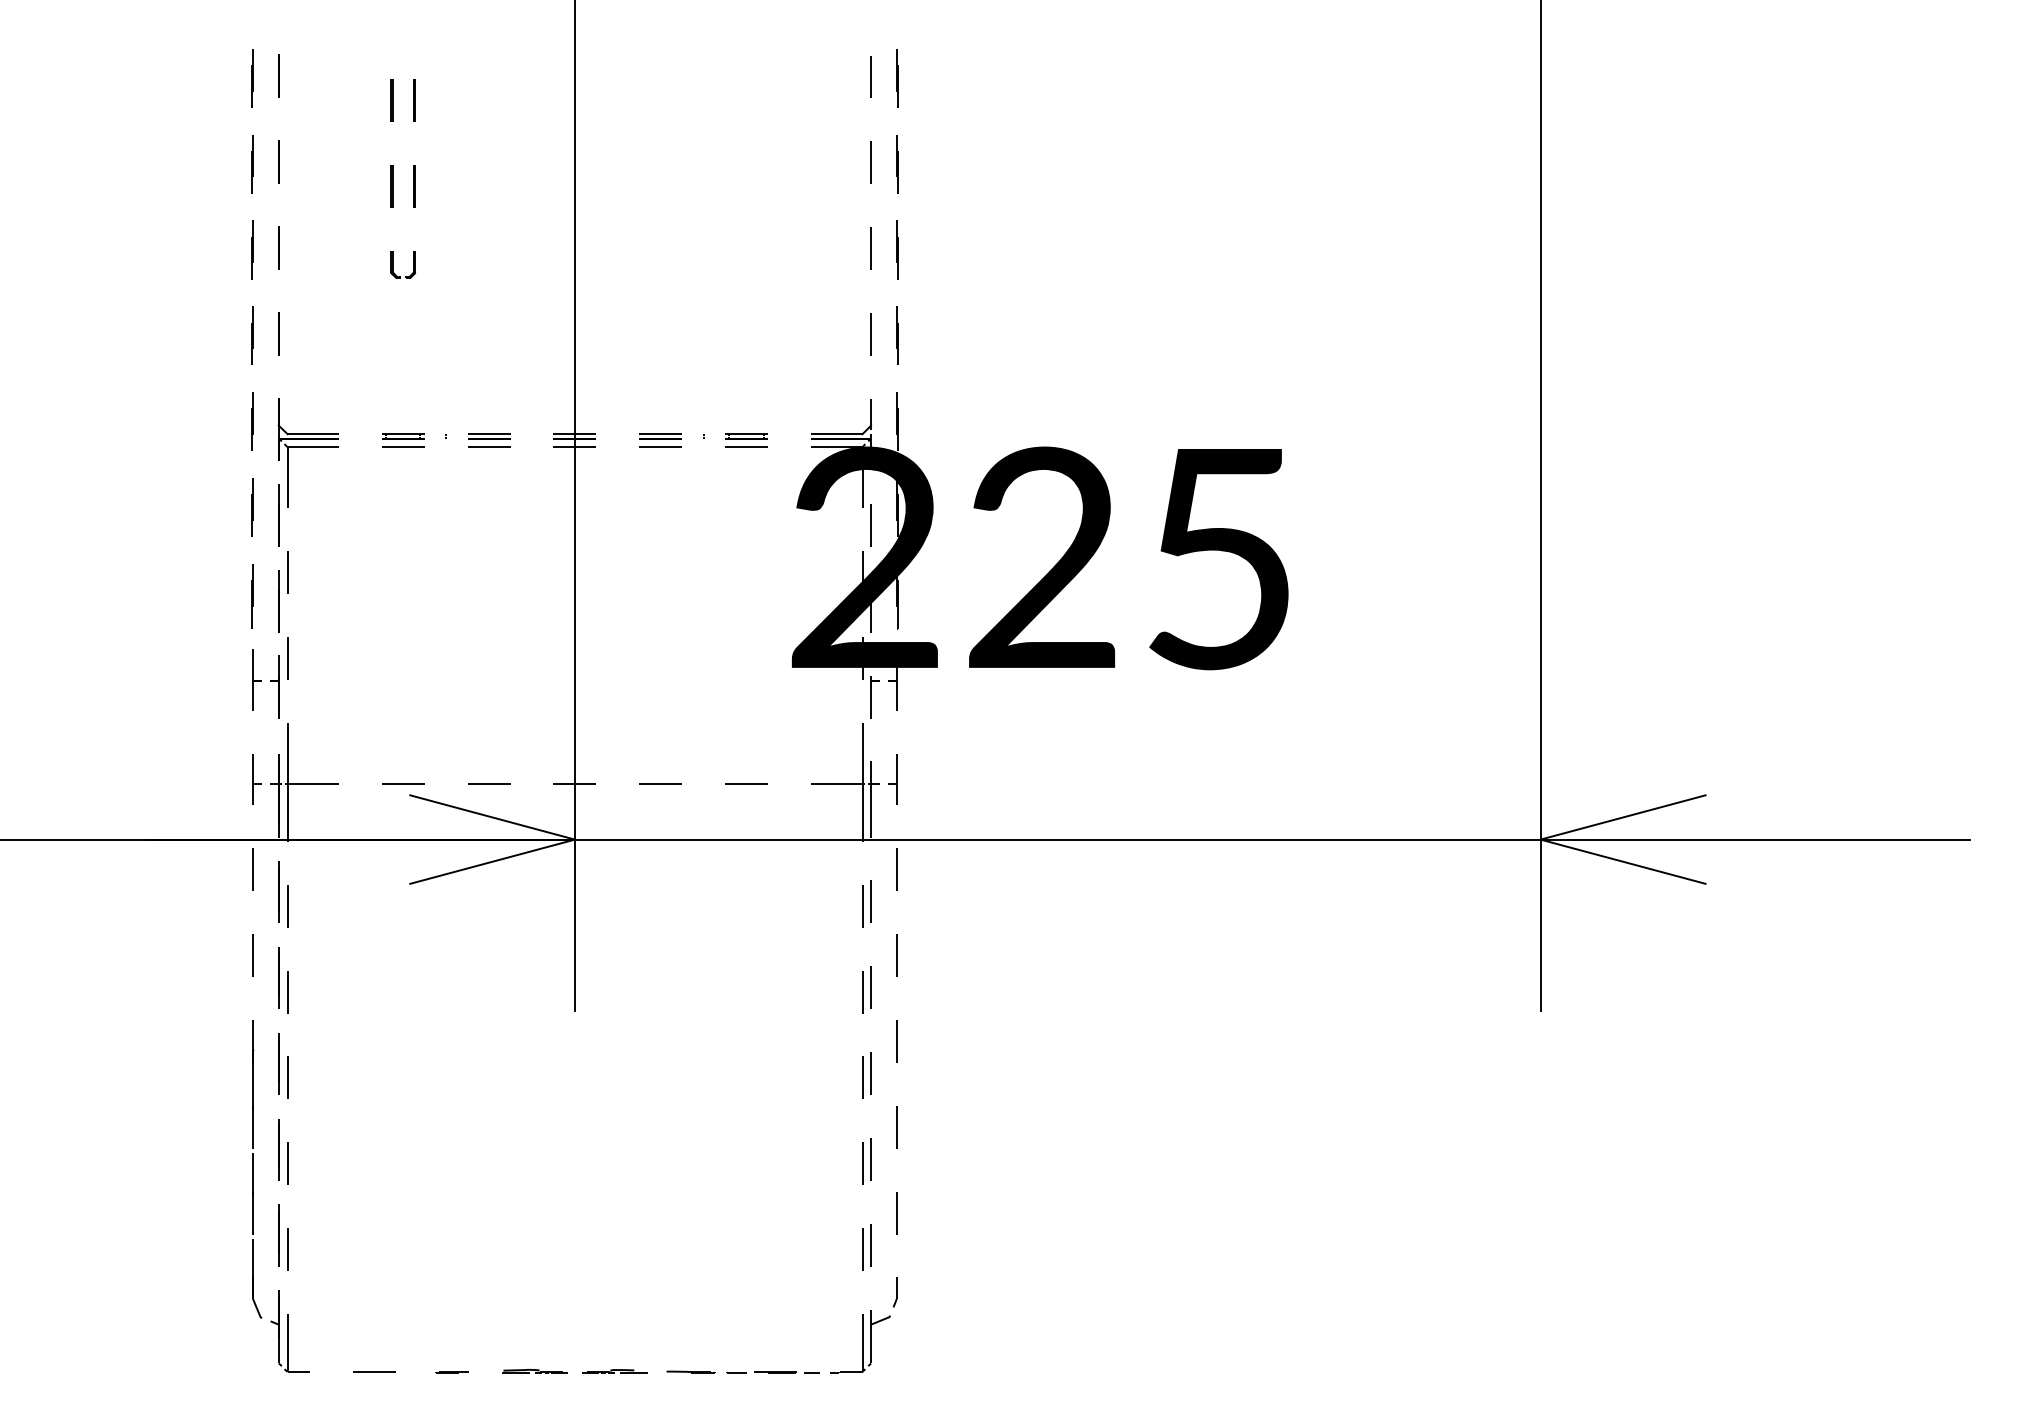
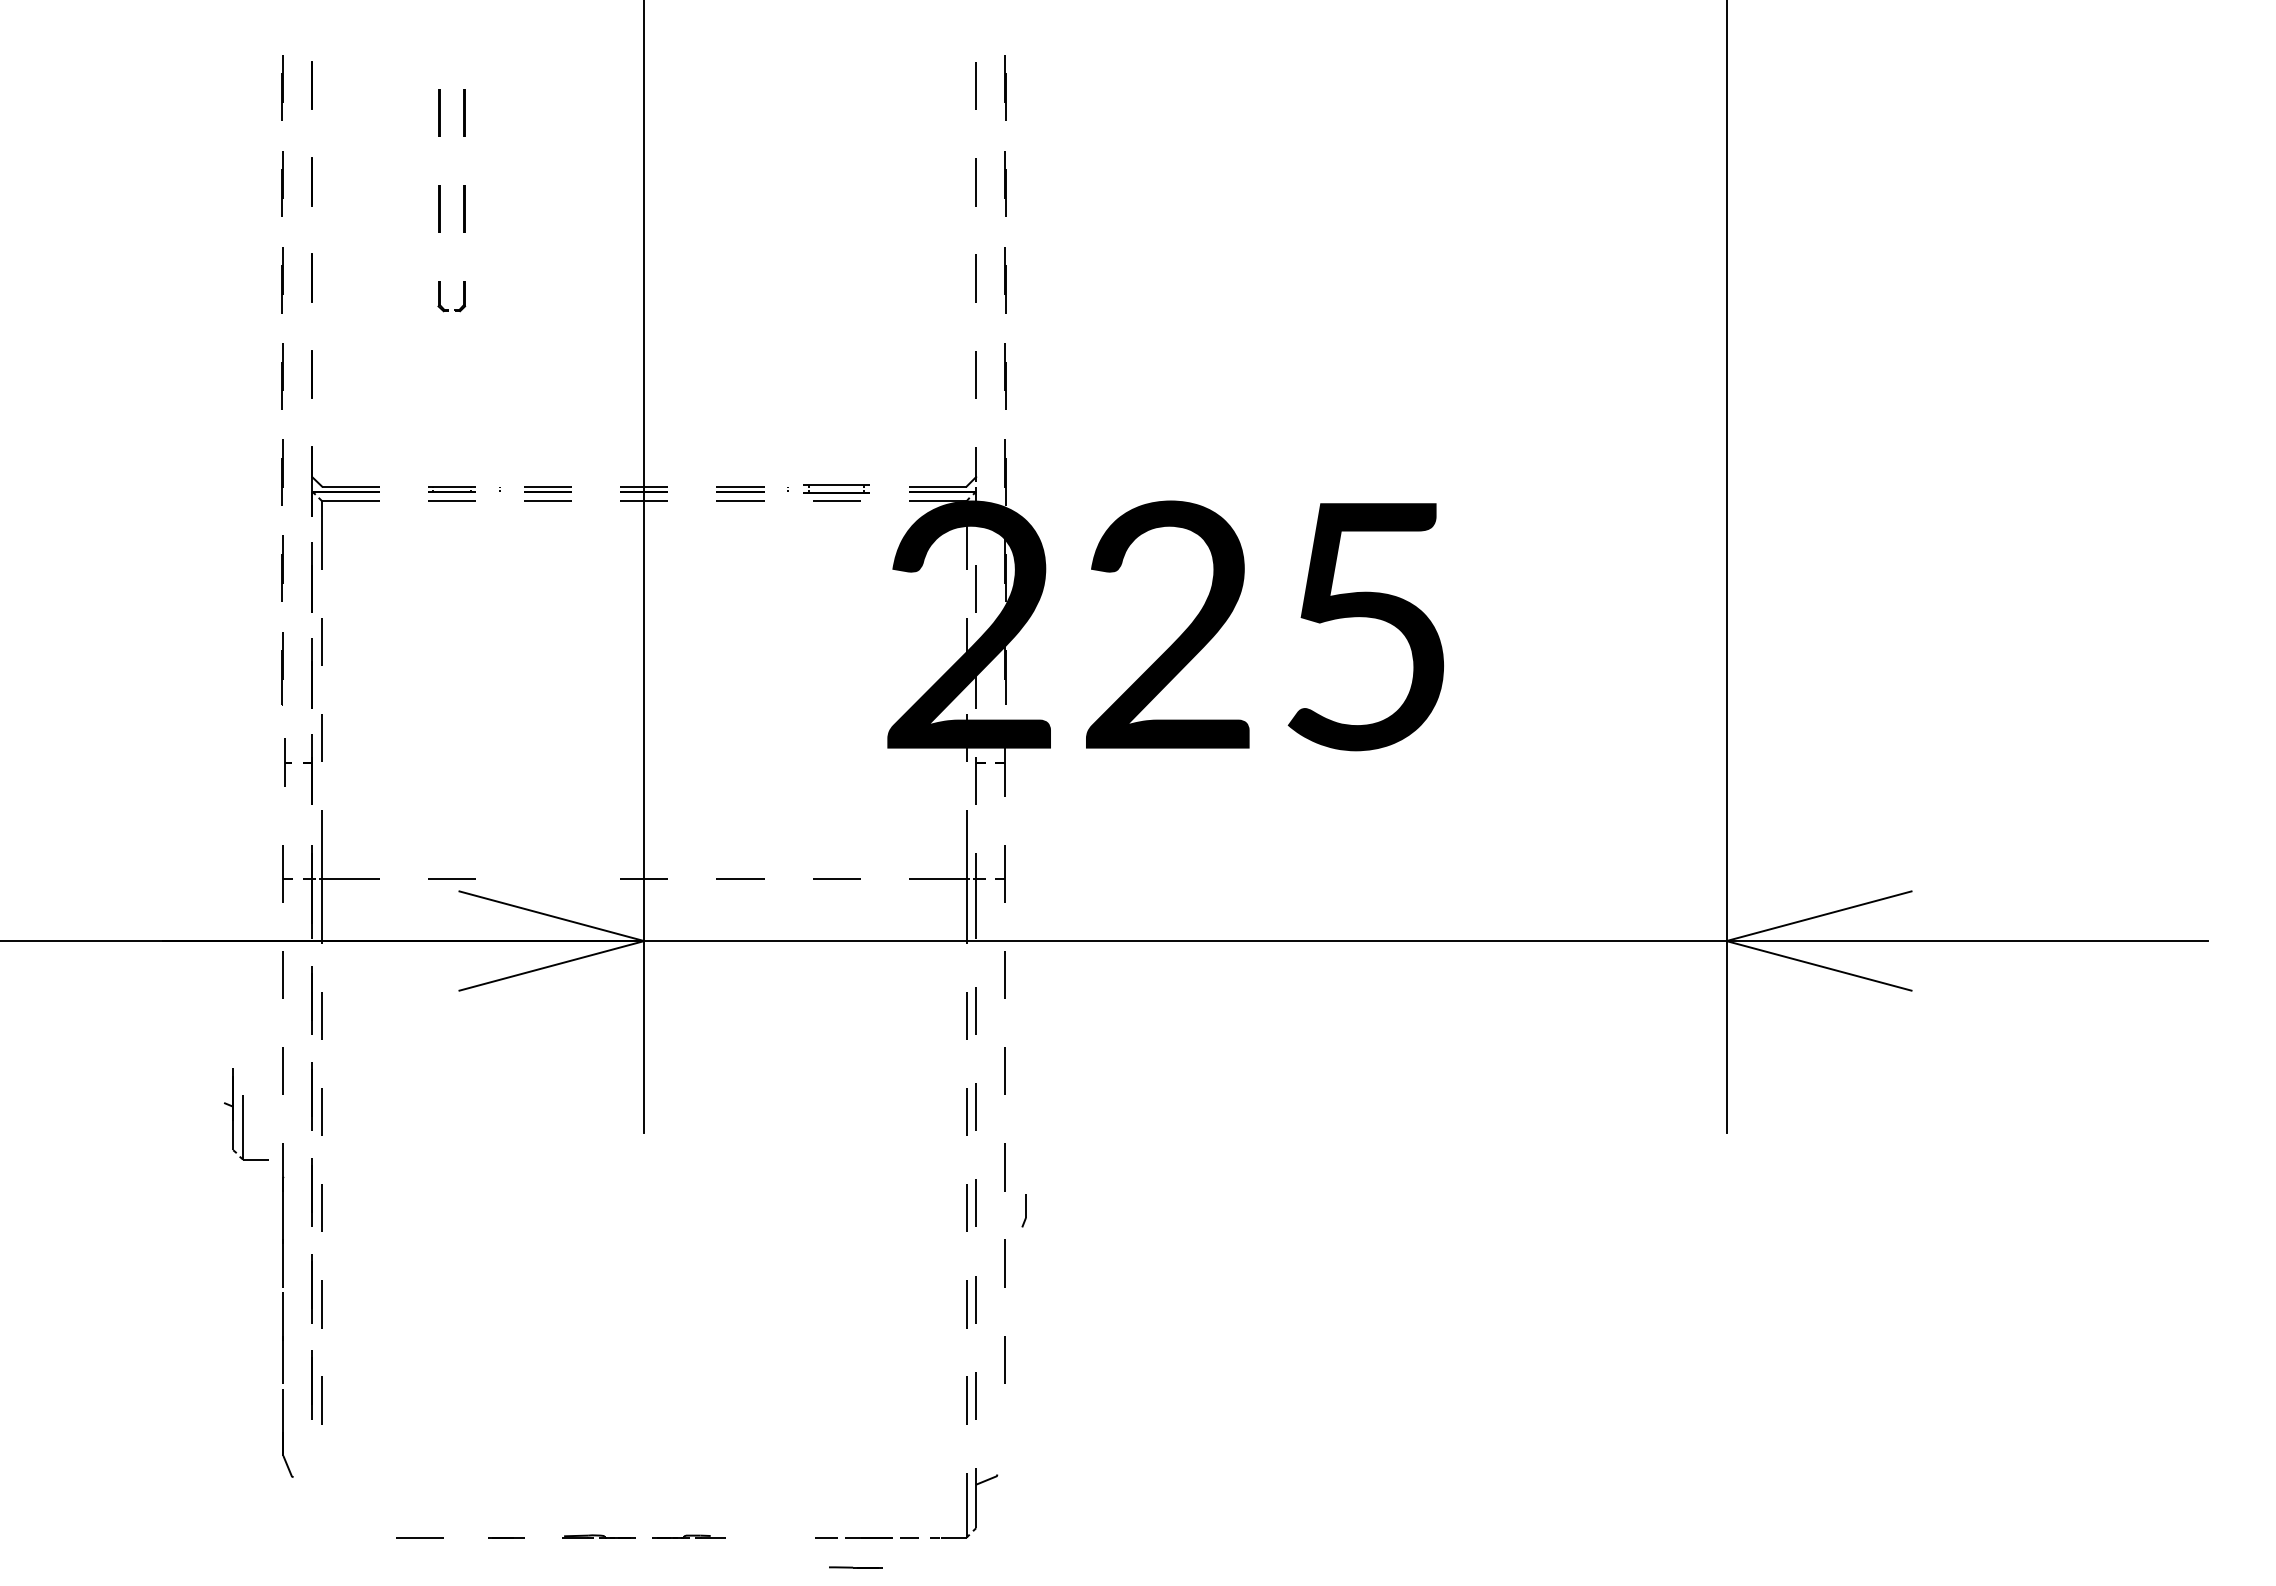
part: (746, 436) -> (836, 489), size x1.4
part: (256, 680) -> (287, 762), size x0.7
line: (488, 783) -> (547, 878), removed
part: (894, 1292) -> (1023, 1210), moved
part: (290, 1331) -> (246, 1114), moved
line: (690, 1371) -> (855, 1567), moved

